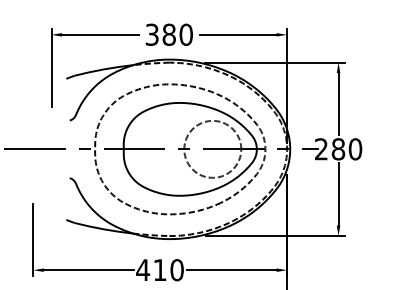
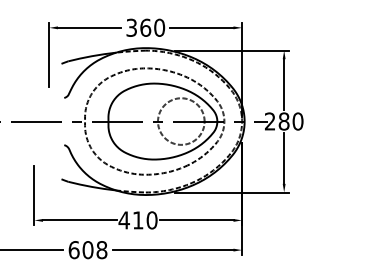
text: (169, 34) -> (145, 27), 380 -> 360

